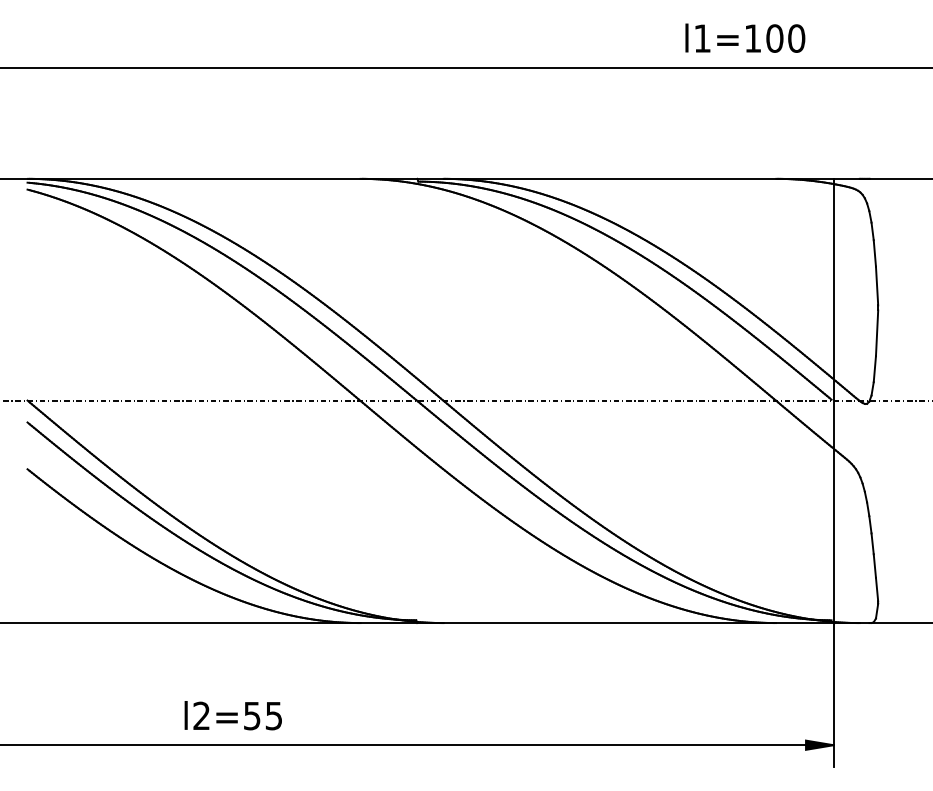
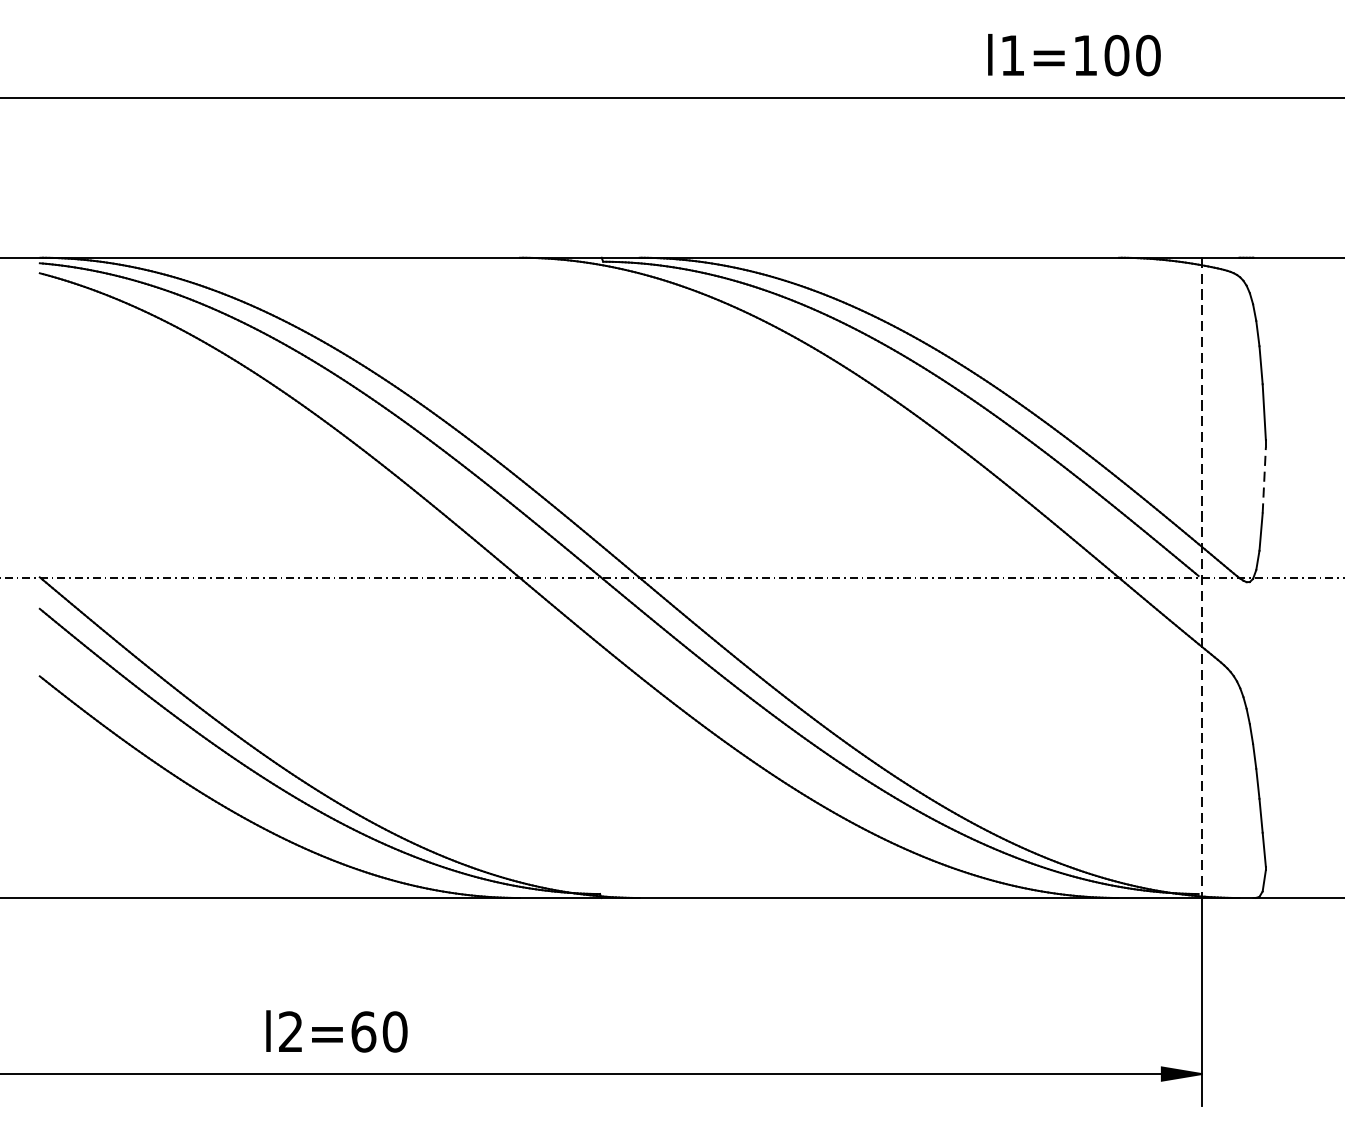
line: (877, 333) -> (1264, 480), solid -> dashed
line: (833, 401) -> (1201, 578), solid -> dashed
text: (262, 715) -> (378, 1031), l2=55 -> l2=60

